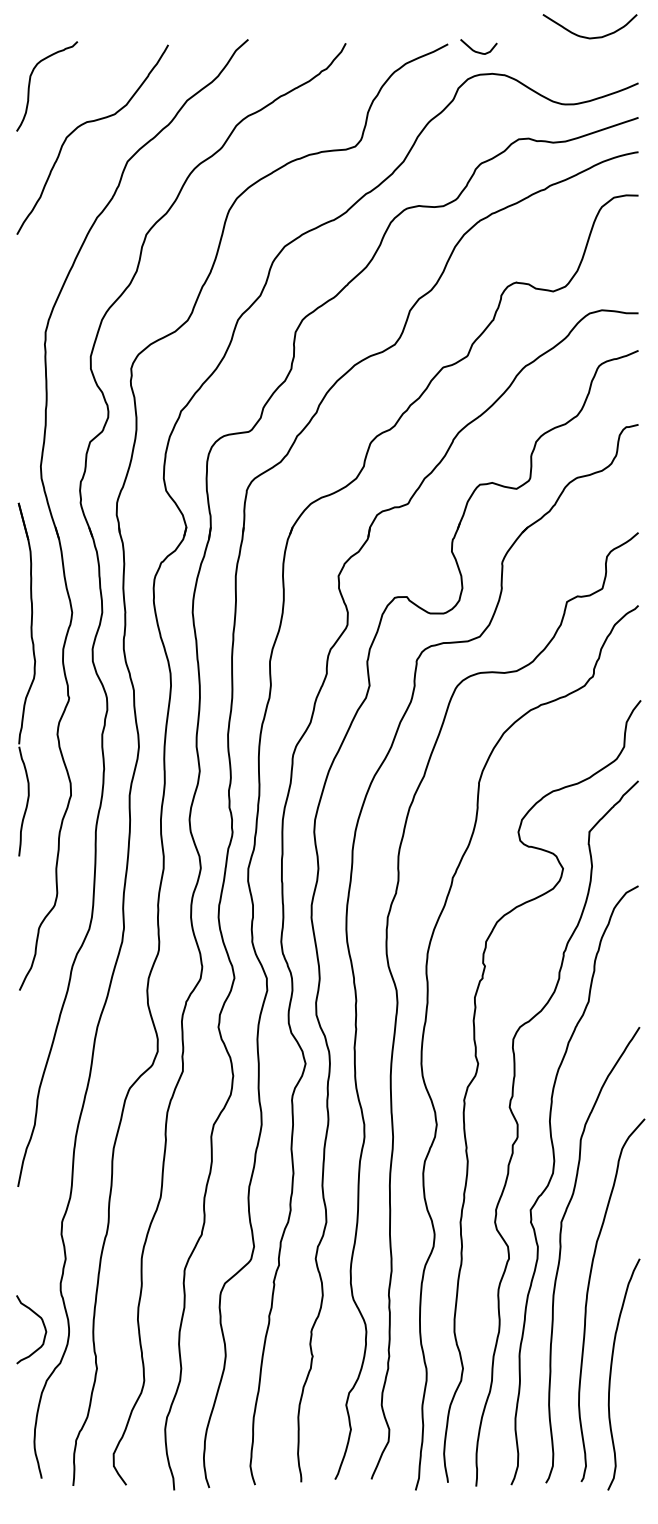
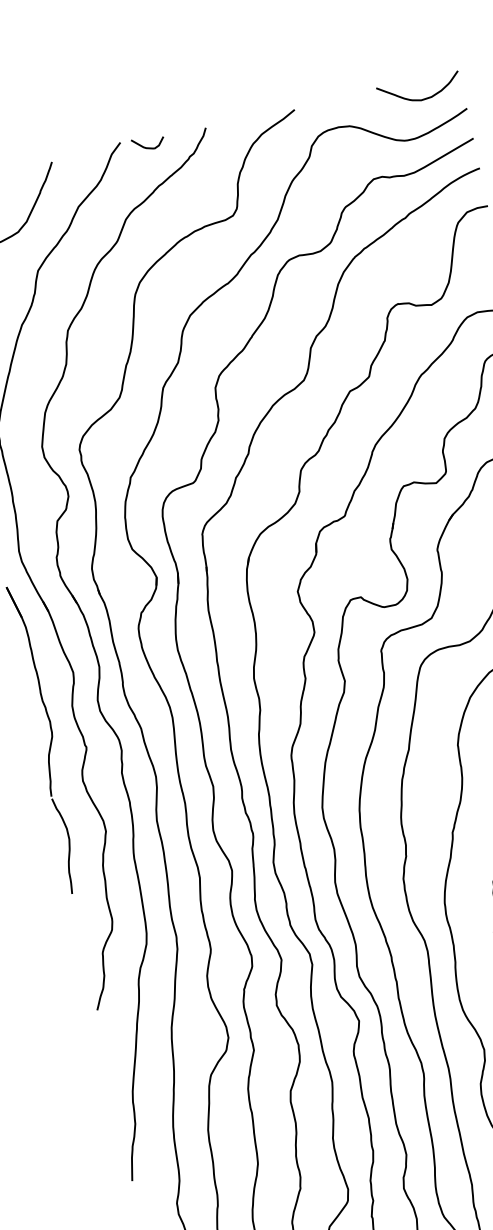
curve: (586, 36) -> (418, 99), moved
curve: (475, 50) -> (146, 147), moved

